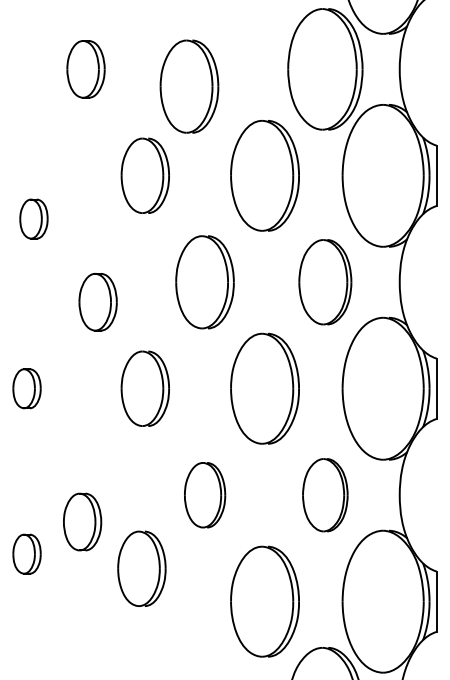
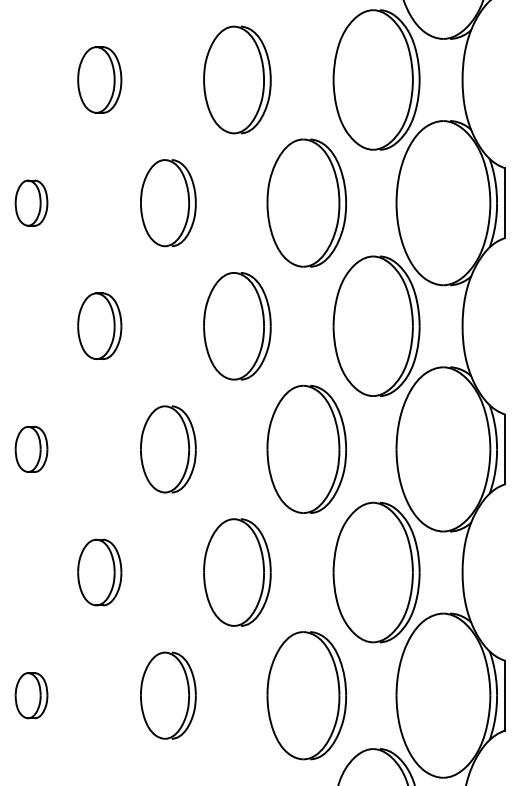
part: (189, 86) -> (237, 79), moved
part: (33, 218) -> (31, 202), moved
part: (325, 281) -> (376, 325), size x1.43
part: (97, 301) -> (99, 325), moved
part: (205, 495) -> (237, 572), size x1.43
part: (325, 495) -> (376, 572), size x1.67
part: (82, 521) -> (99, 572), moved
part: (27, 553) -> (31, 695), moved
part: (141, 568) -> (168, 695), moved

